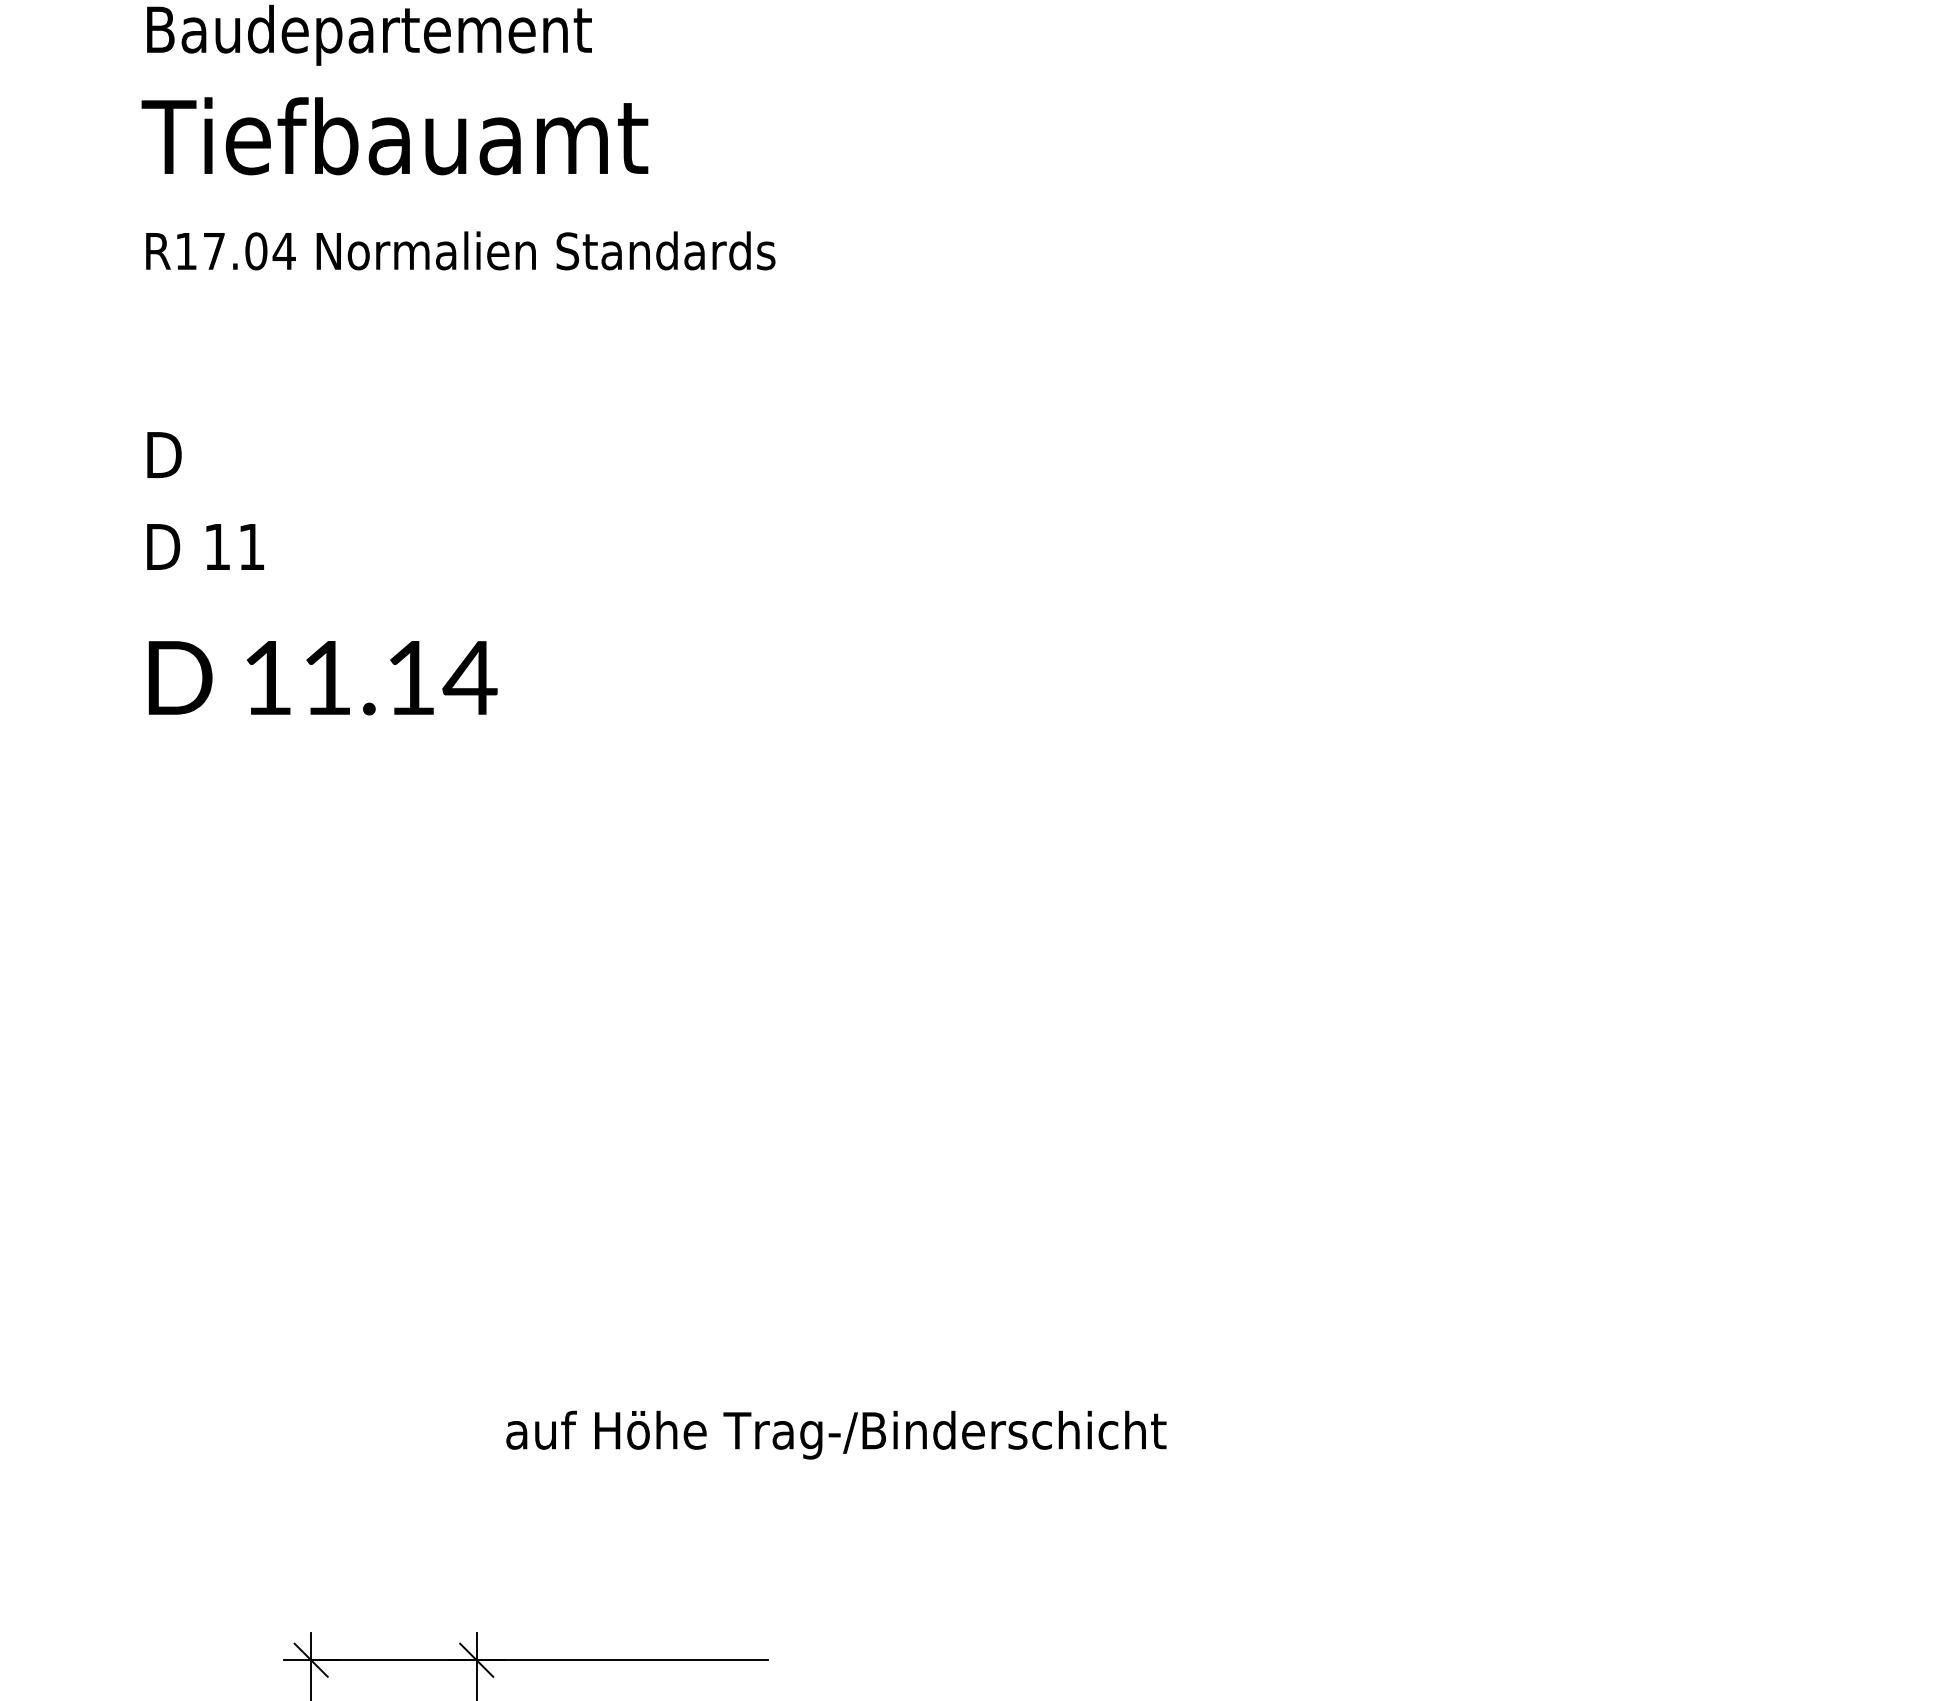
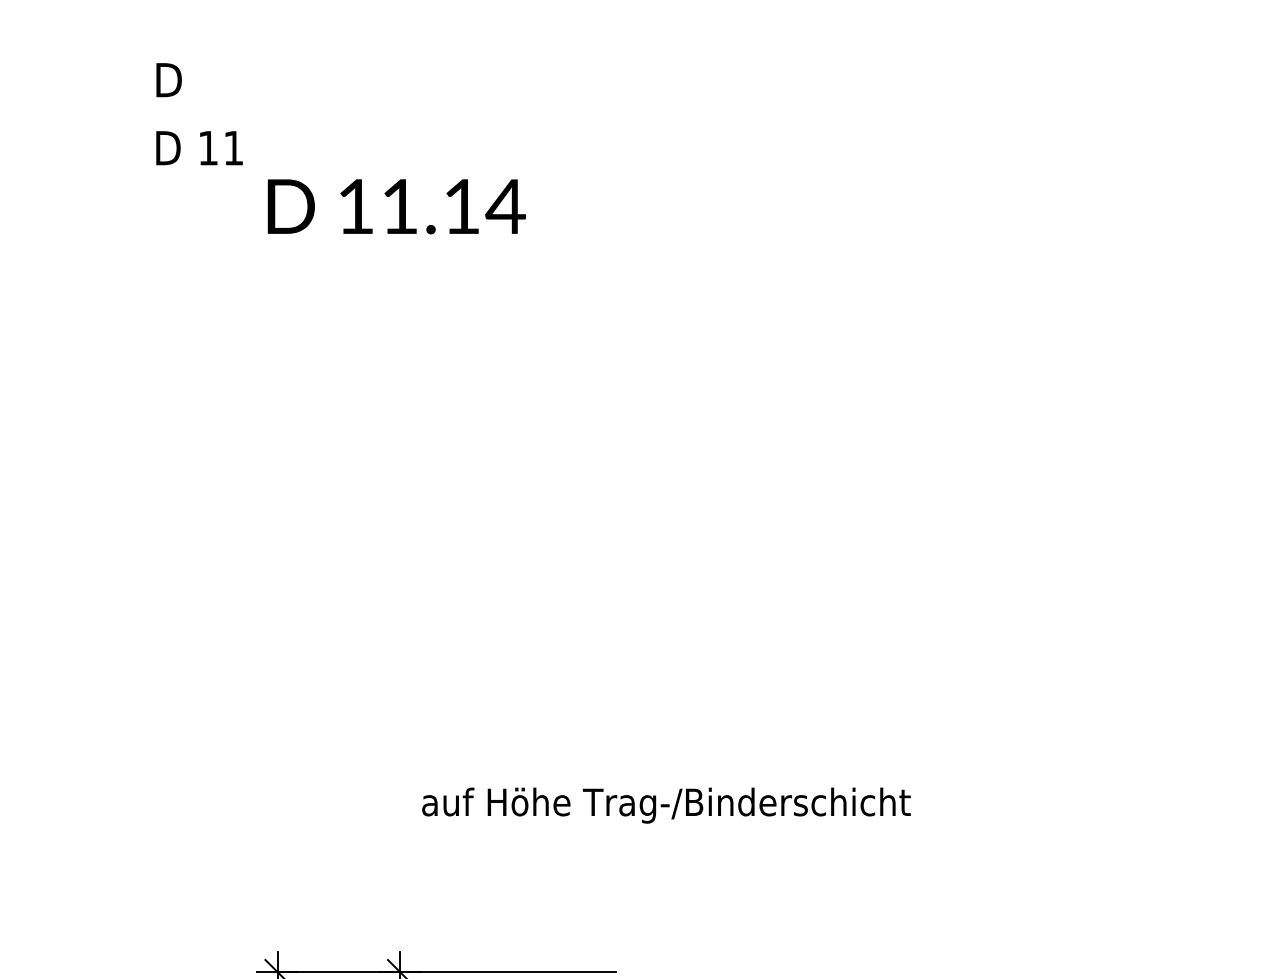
text: (322, 678) -> (396, 207), moved

